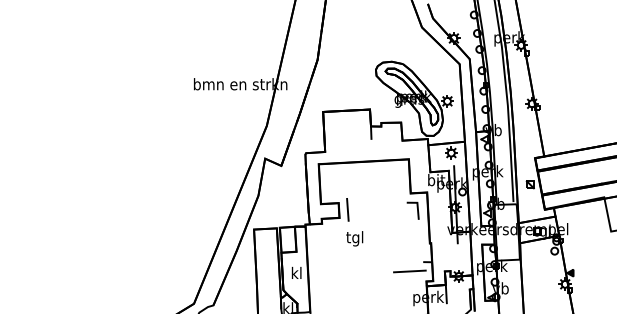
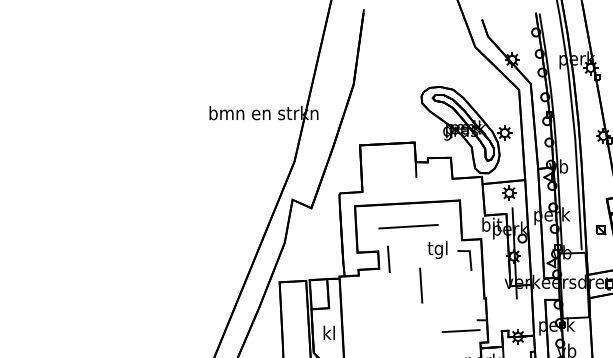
line: (364, 181) -> (408, 226), added
line: (375, 231) -> (421, 284), added
text: (354, 238) -> (437, 249), moved

